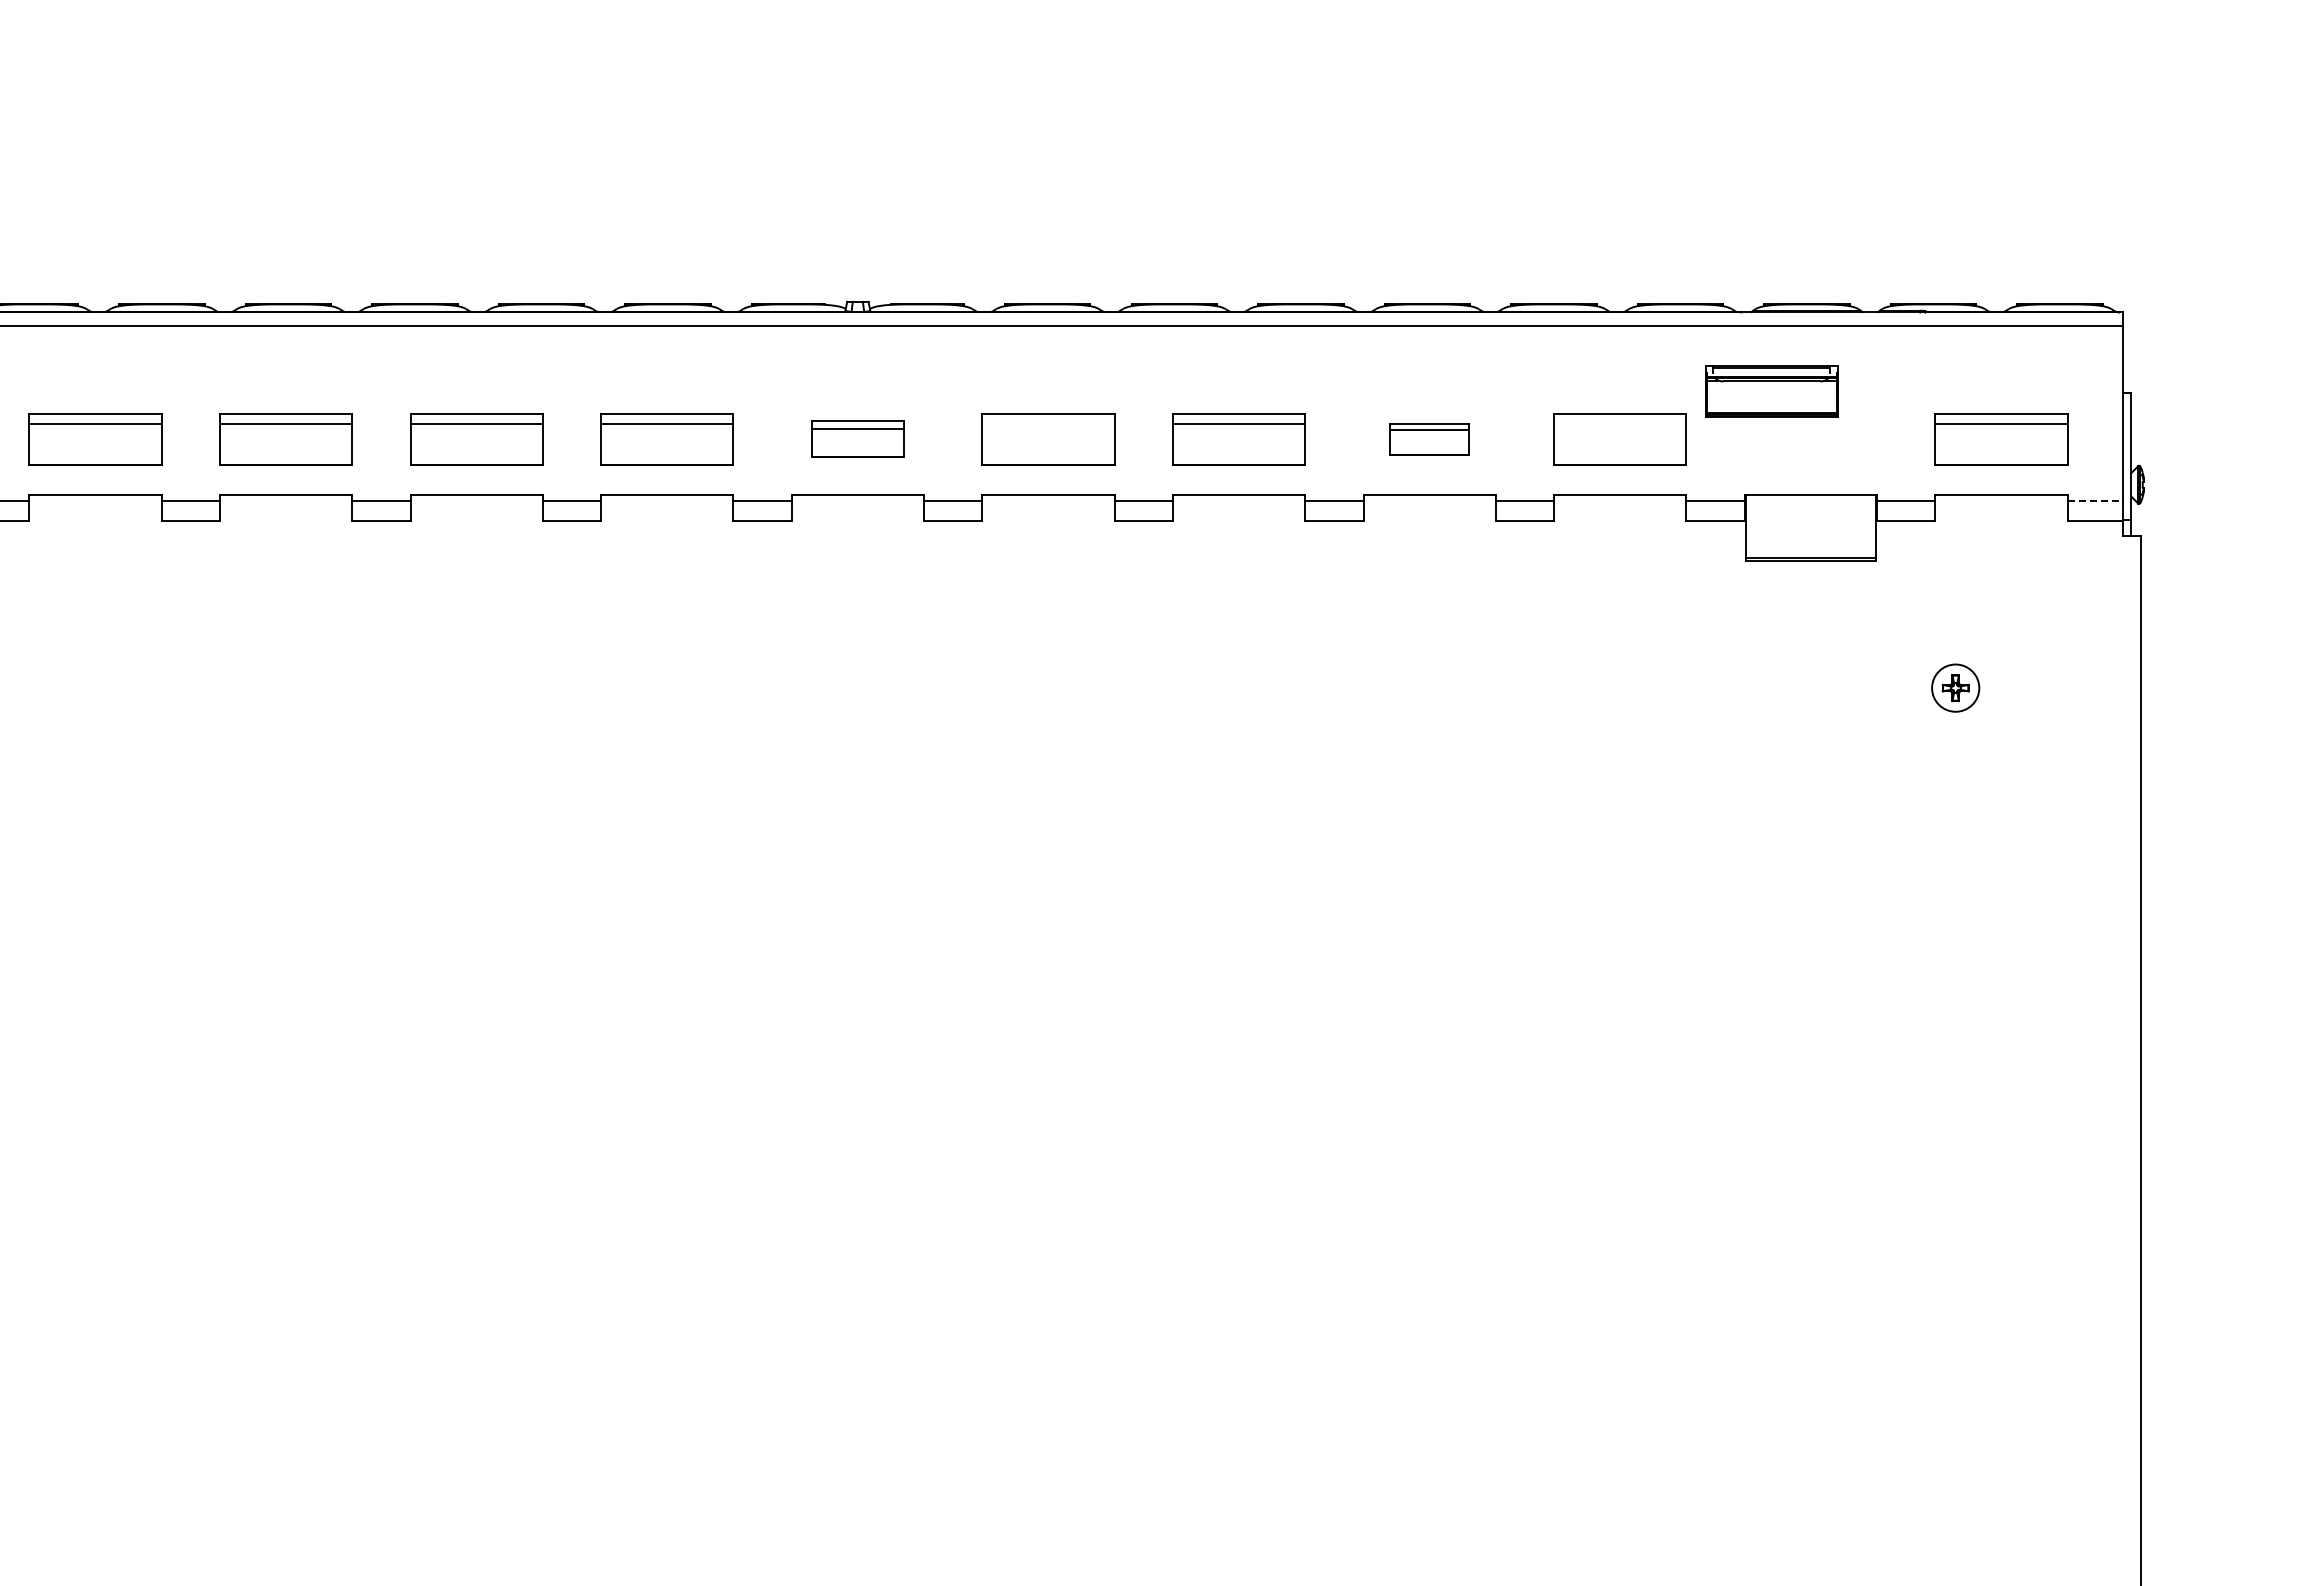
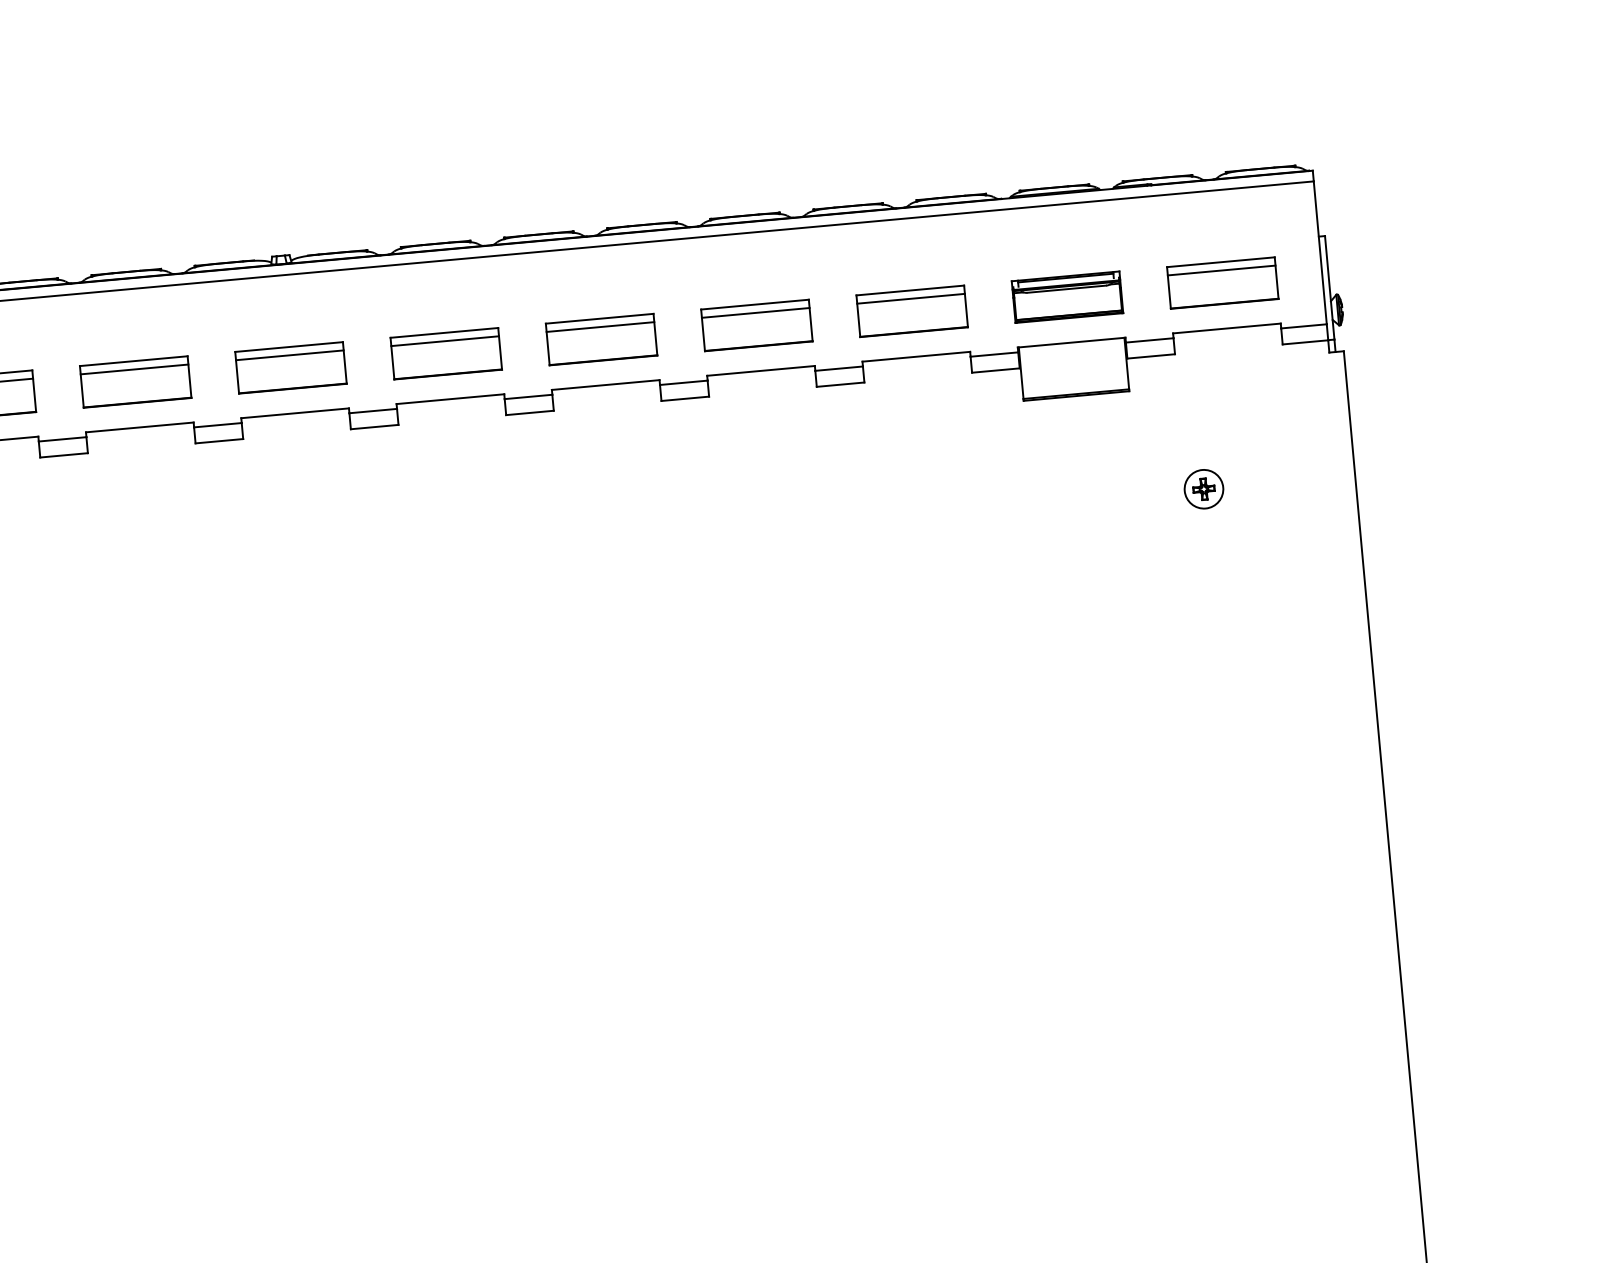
part: (1771, 391) -> (1067, 297), moved
line: (1048, 423) -> (445, 340), added
line: (1620, 423) -> (911, 298), added
part: (857, 439) -> (290, 368), size x1.43
part: (1429, 439) -> (756, 325), size x1.67
line: (2095, 500) -> (1304, 325), dashed -> solid

